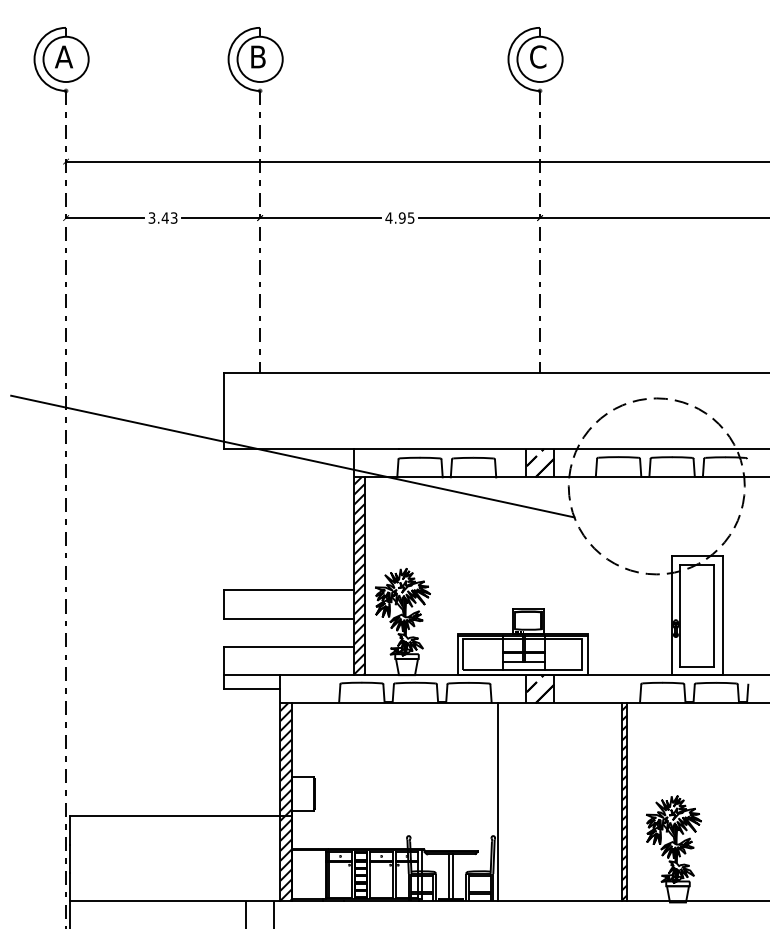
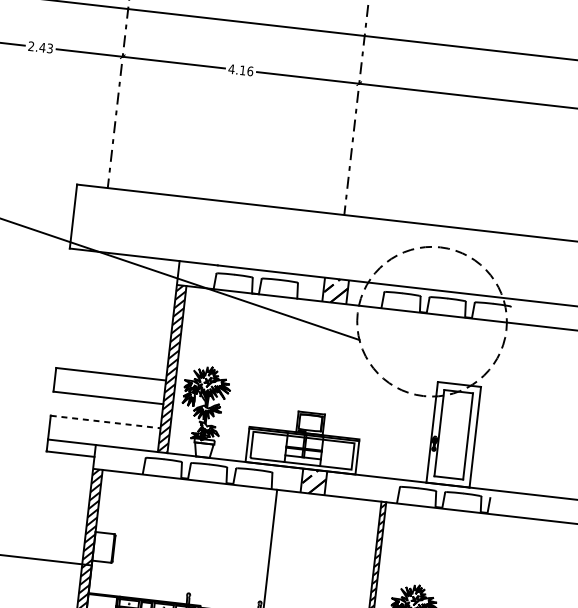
text: (151, 217) -> (30, 45), 3.43 -> 2.43
text: (406, 217) -> (246, 70), 4.95 -> 4.16
line: (288, 646) -> (105, 421), solid -> dashed

